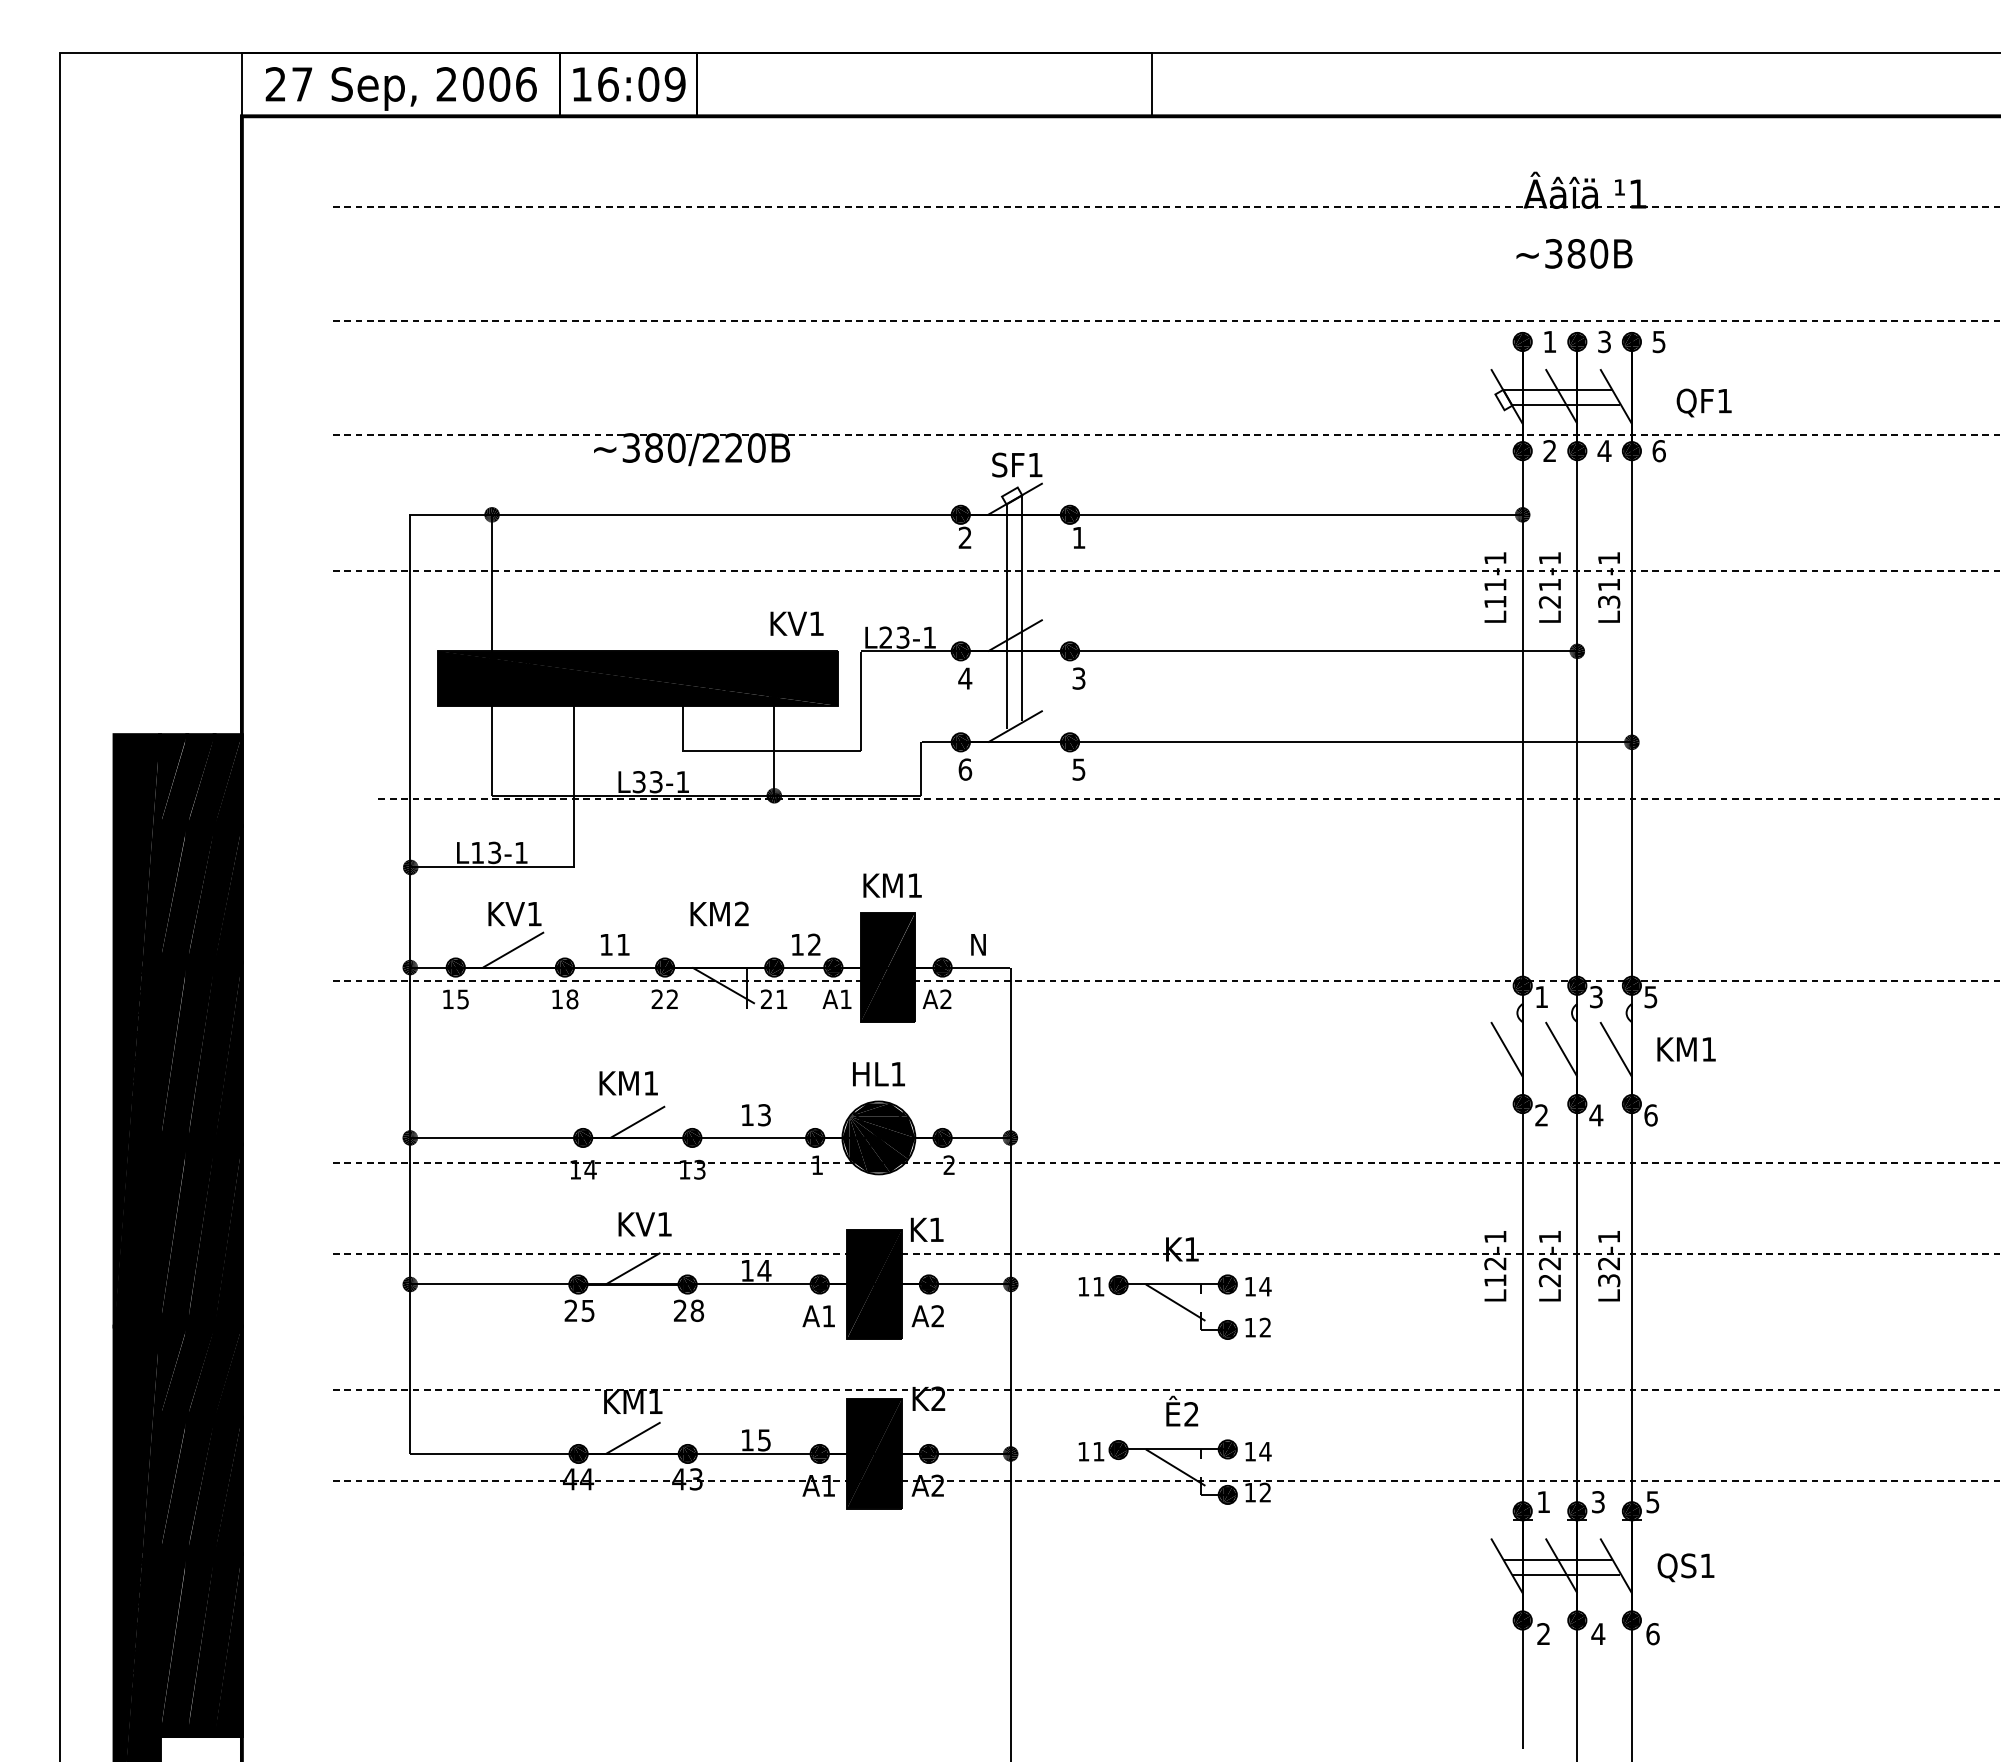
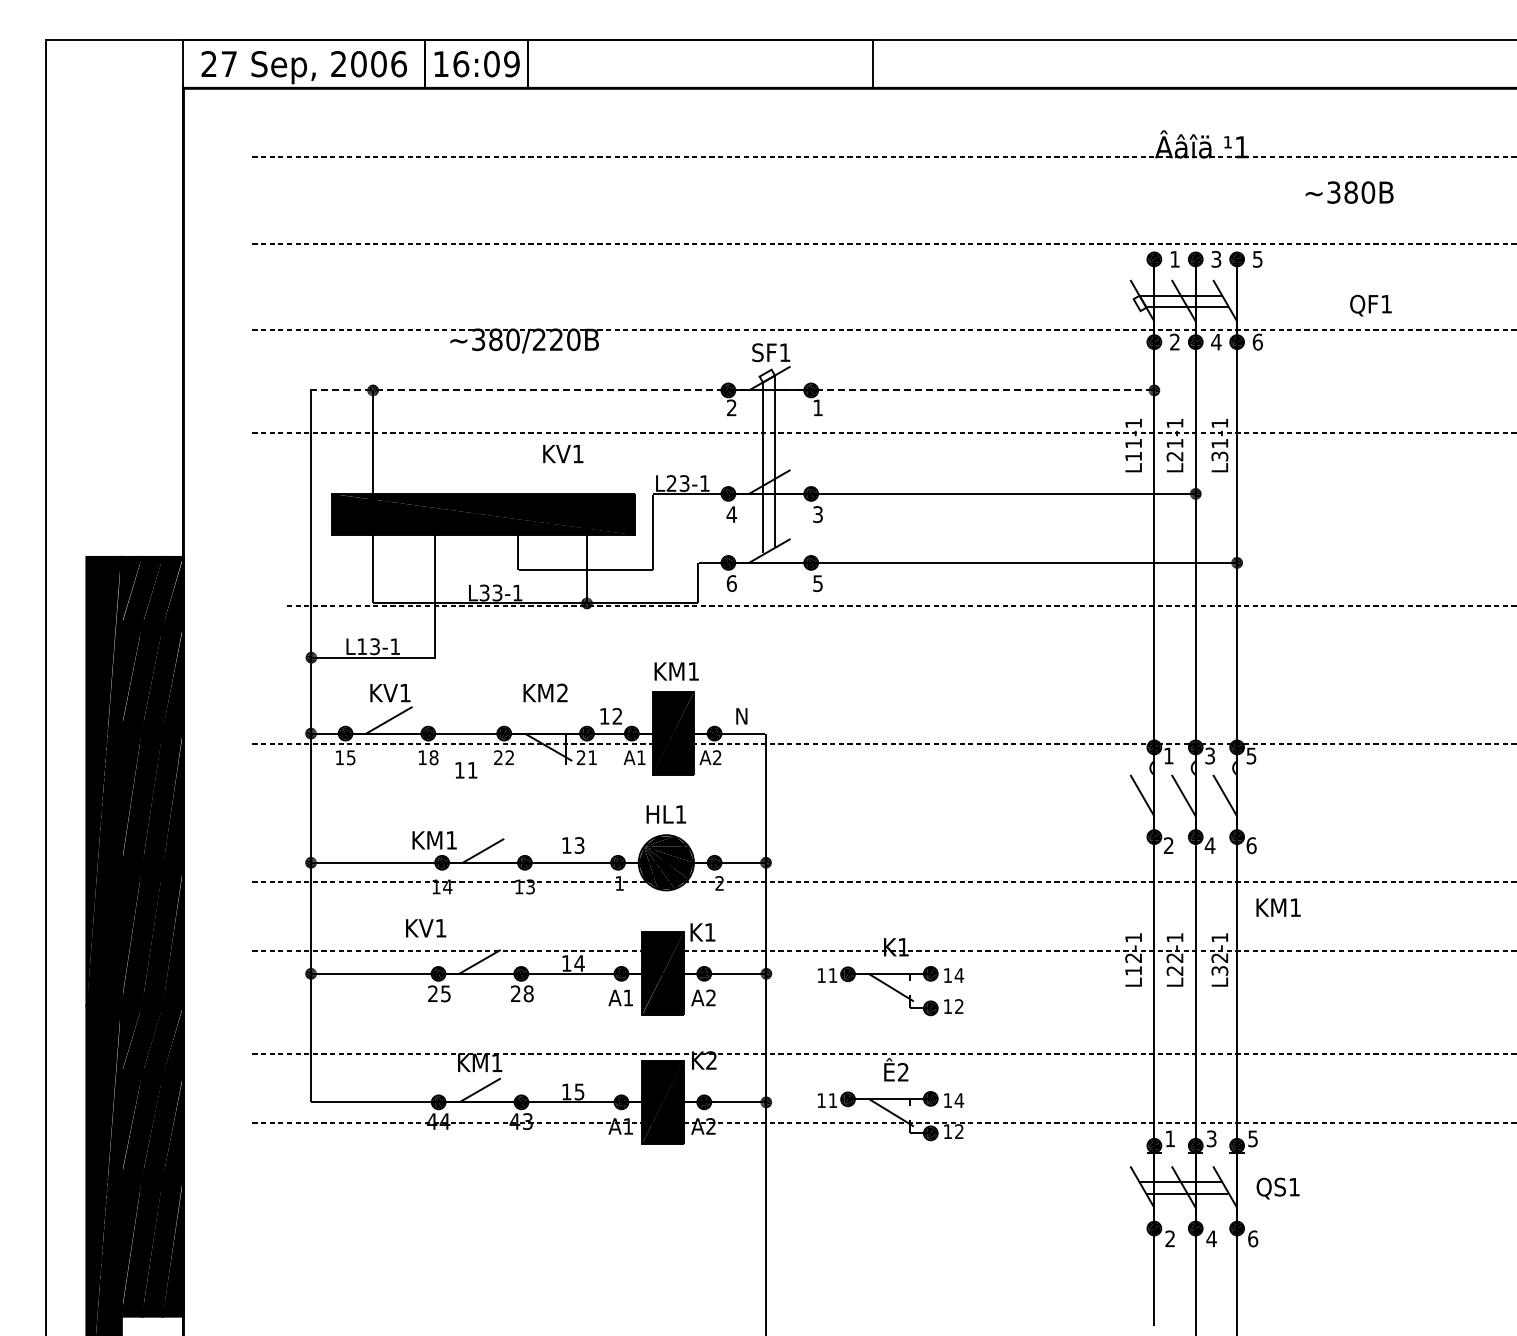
text: (1574, 253) -> (1349, 192), moved
text: (1703, 402) -> (1370, 305), moved
line: (966, 514) -> (732, 390), solid -> dashed
text: (797, 624) -> (563, 454), moved
text: (615, 944) -> (466, 770), moved
text: (1686, 1049) -> (1278, 907), moved
text: (628, 1083) -> (434, 840), moved
text: (645, 1224) -> (426, 928), moved

